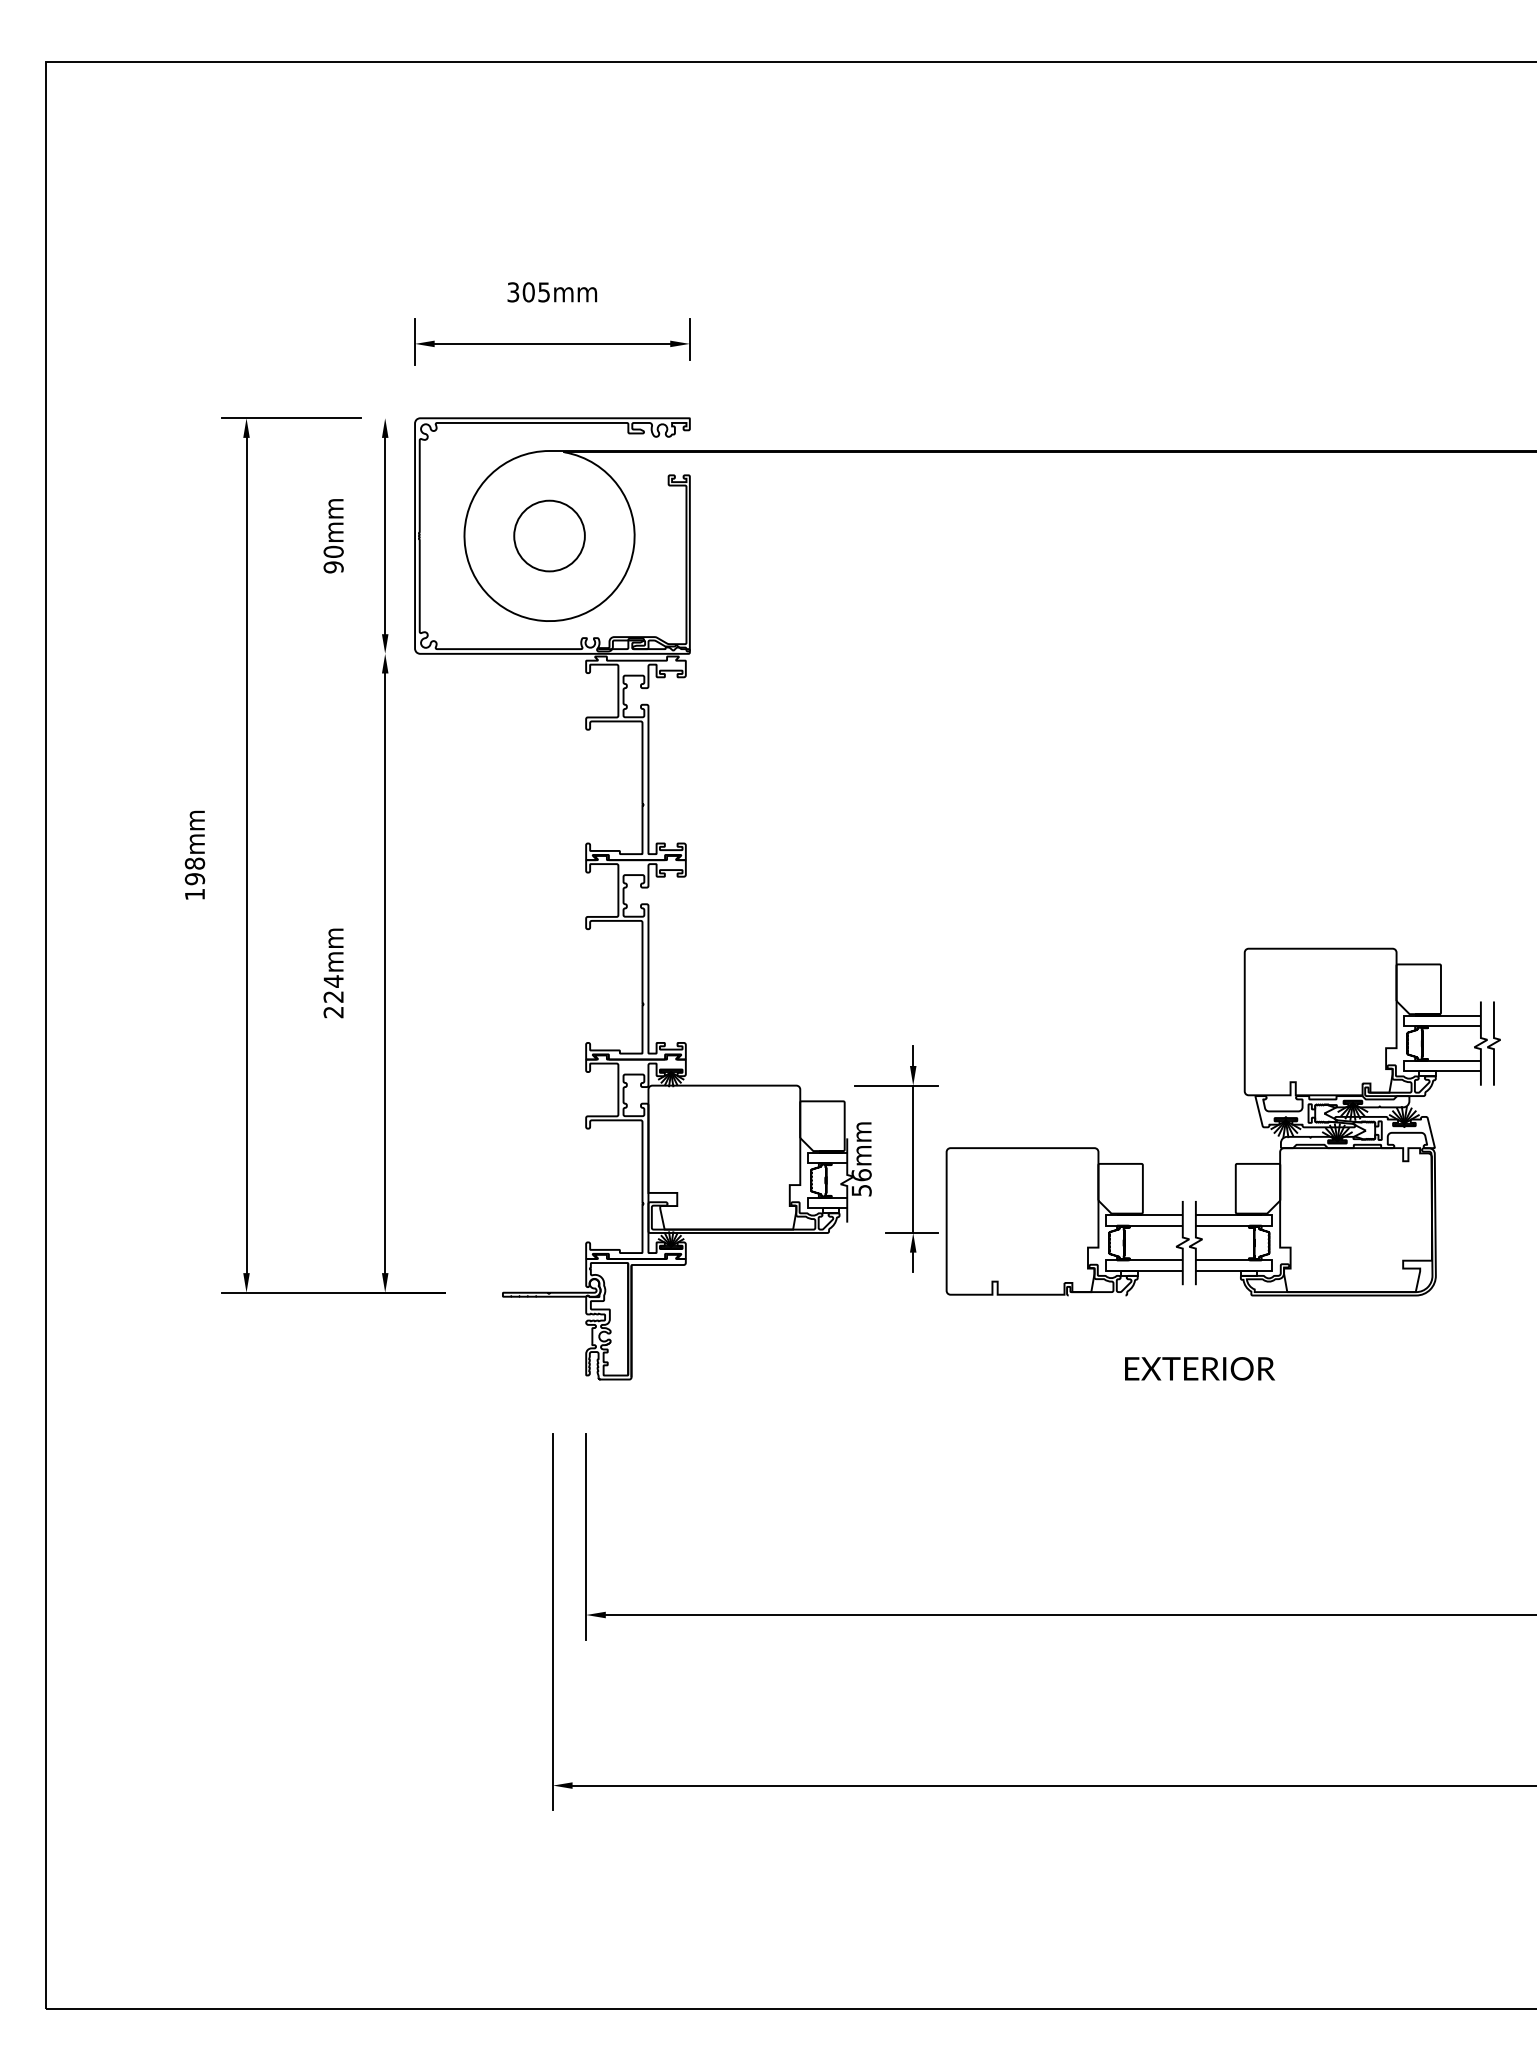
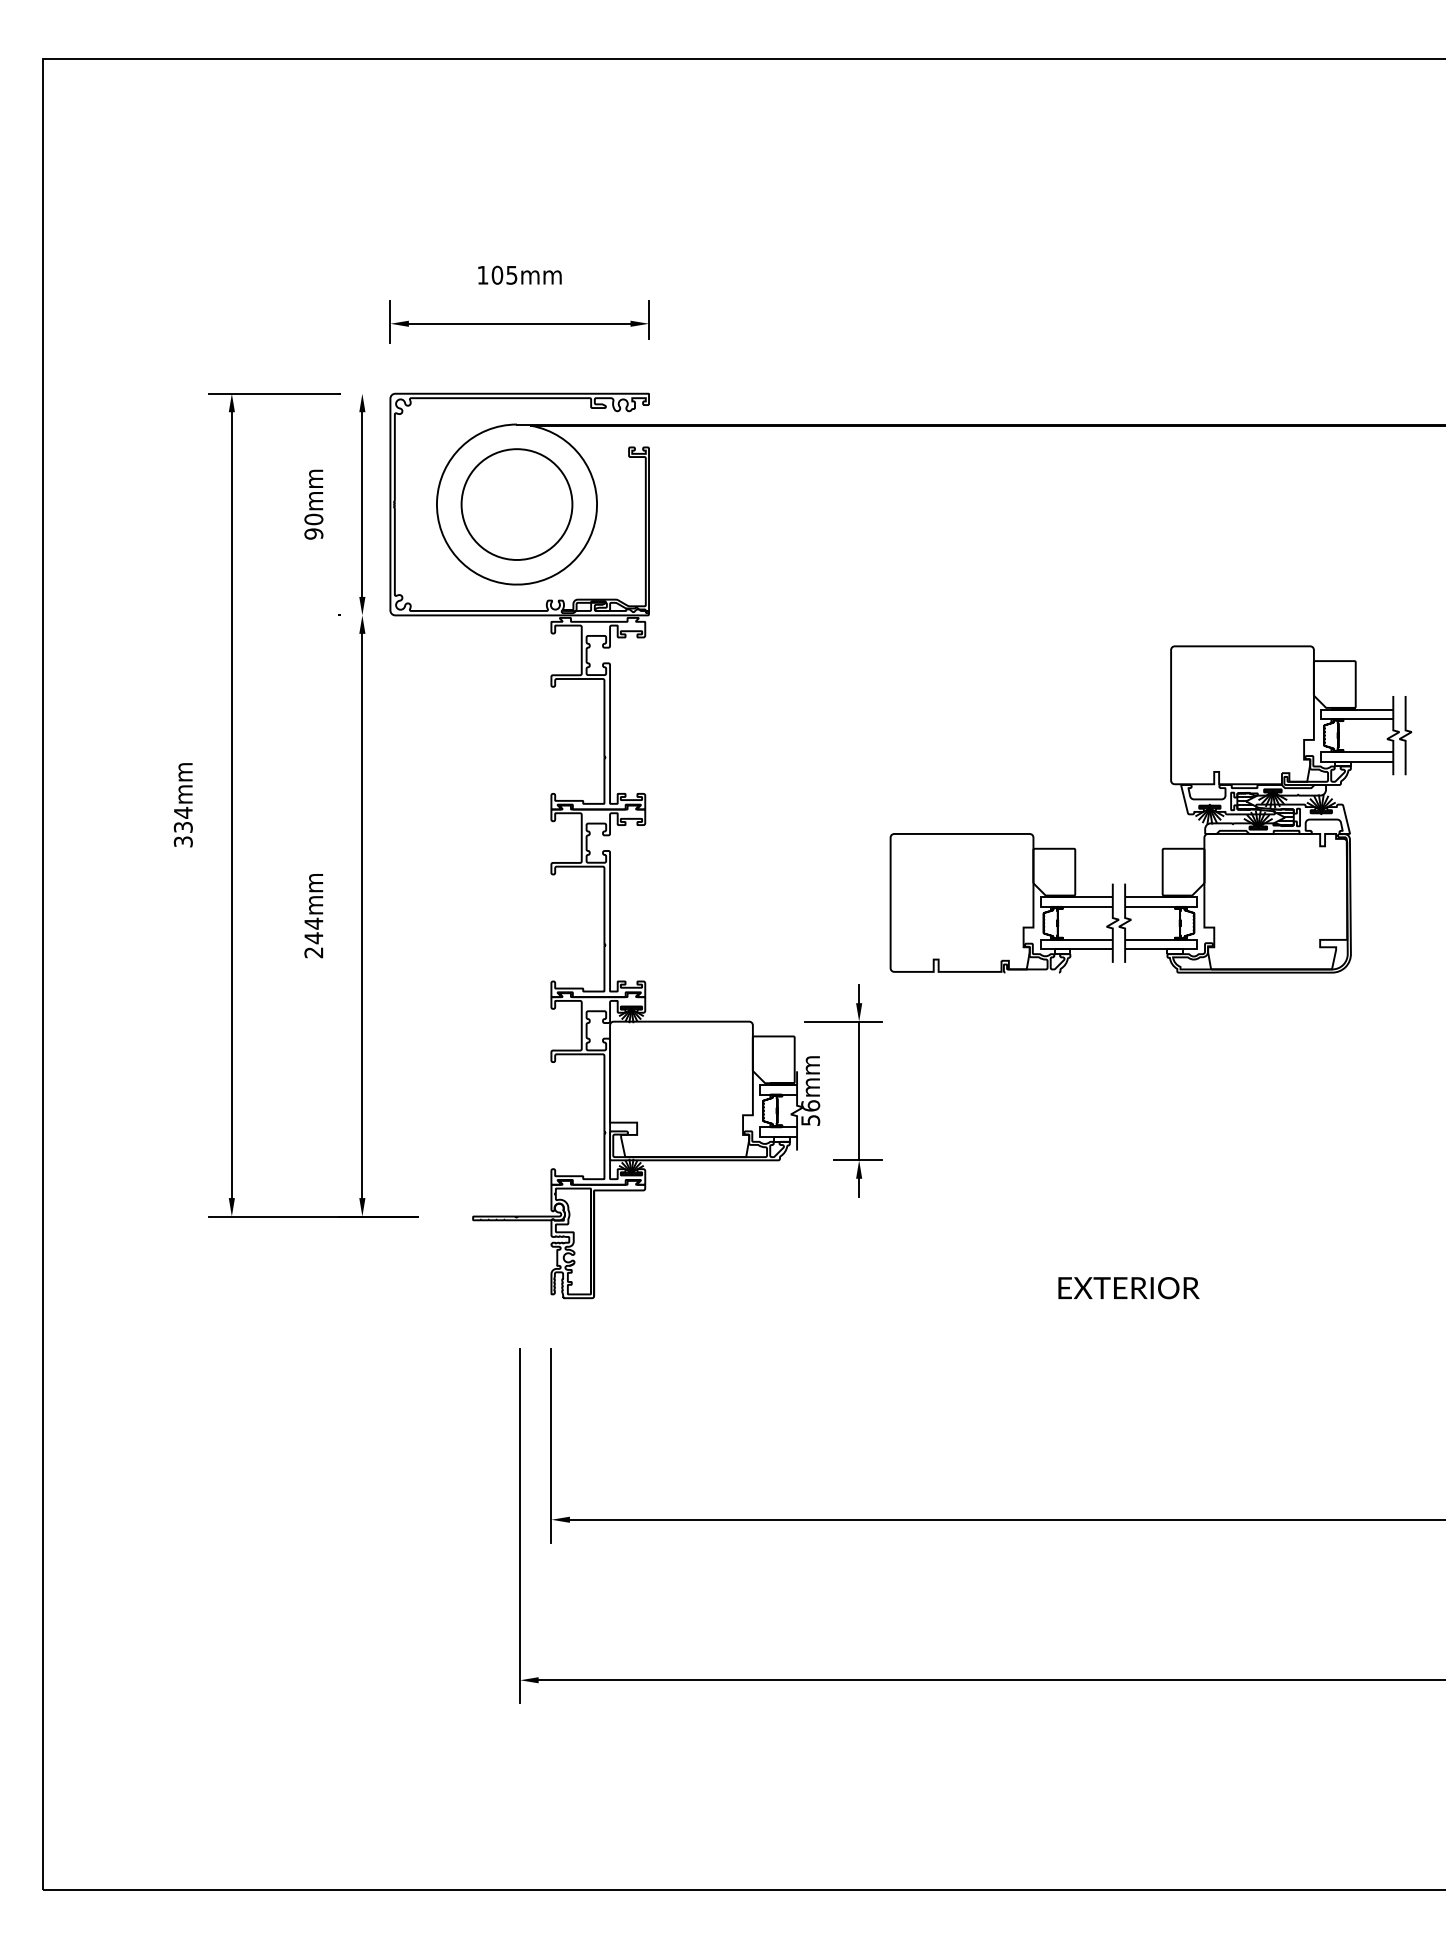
text: (513, 292) -> (483, 275), 305mm -> 105mm
circle: (549, 535) -> (516, 504), size x1.67
text: (194, 878) -> (182, 826), 198mm -> 334mm
text: (333, 996) -> (313, 937), 224mm -> 244mm
part: (1245, 1095) -> (1171, 784), moved

